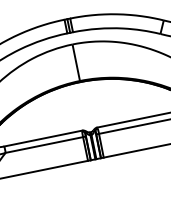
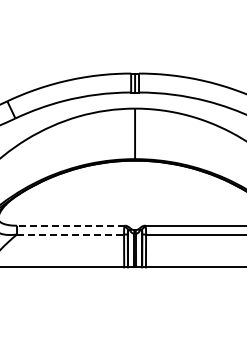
line: (43, 138) -> (70, 225), solid -> dashed
line: (44, 144) -> (70, 234), solid -> dashed

